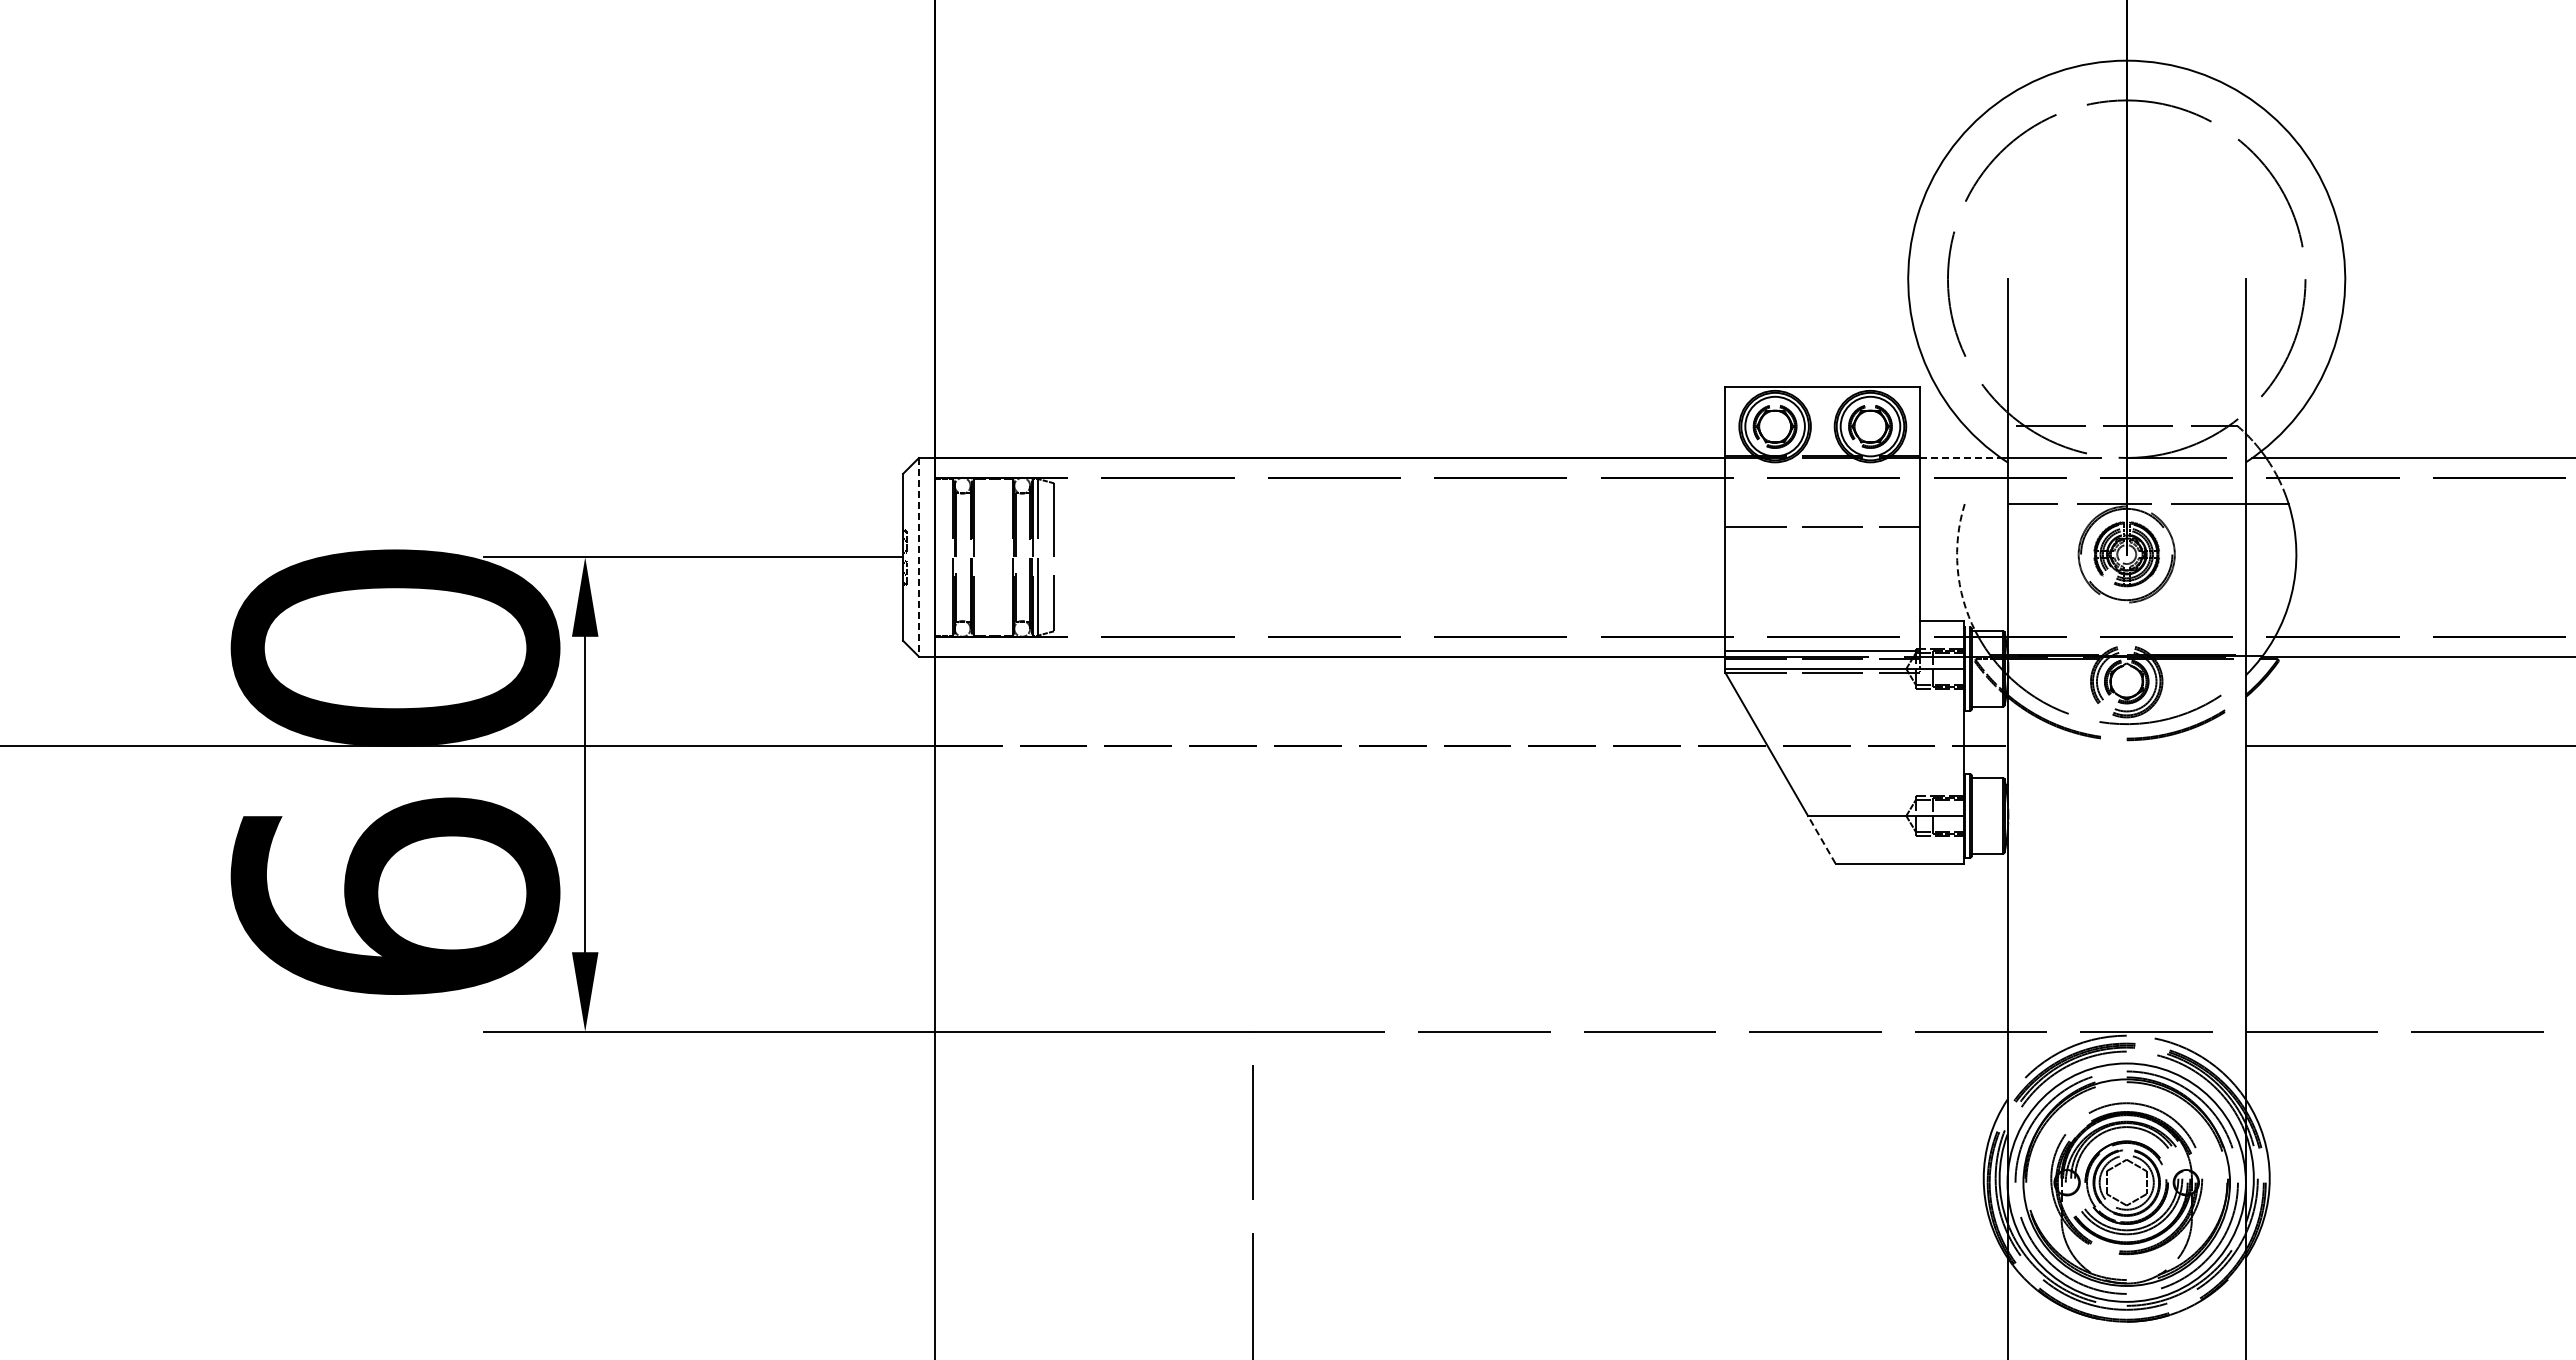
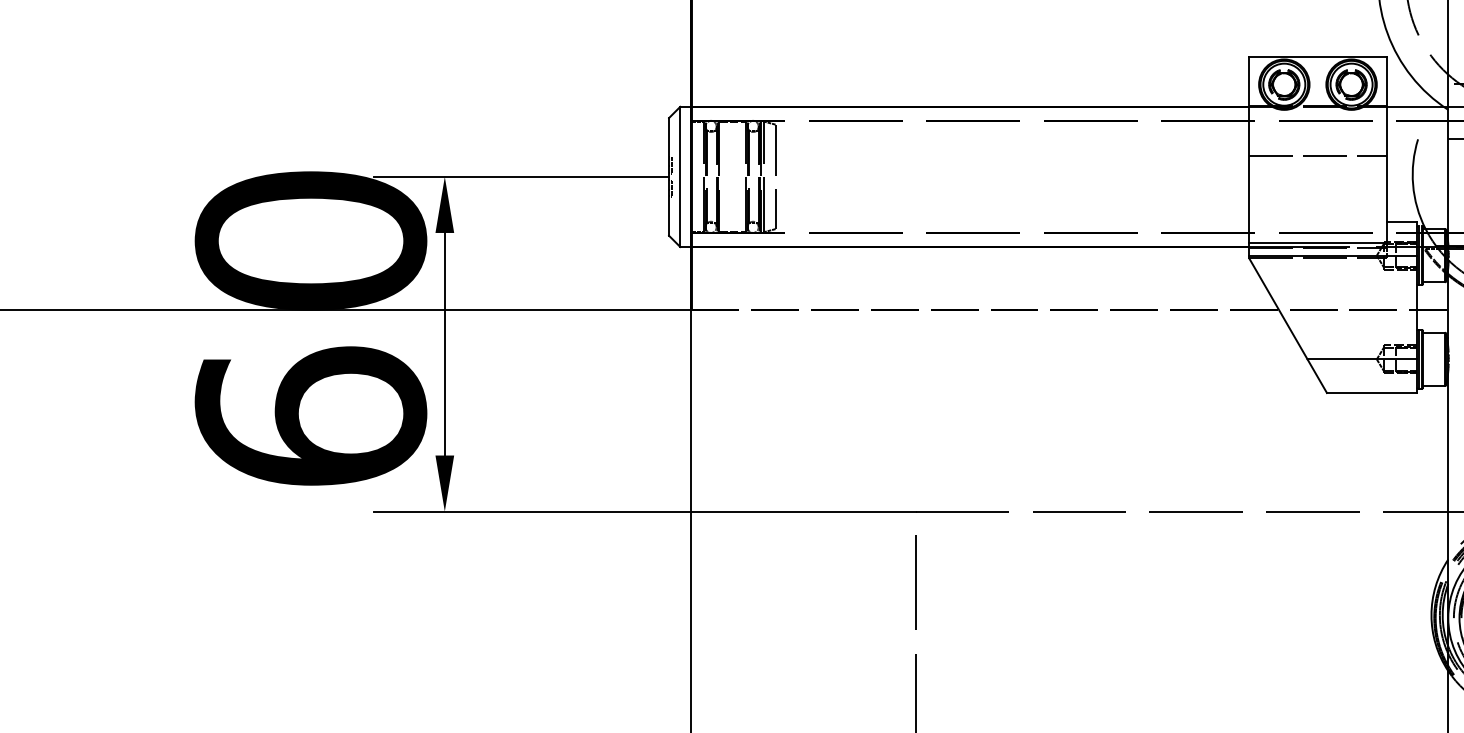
line: (1961, 457) -> (1415, 106), dashed -> solid
line: (918, 557) -> (679, 177), dashed -> solid
arc: (1957, 568) -> (1412, 184), dashed -> solid
line: (1821, 839) -> (1317, 375), dashed -> solid

